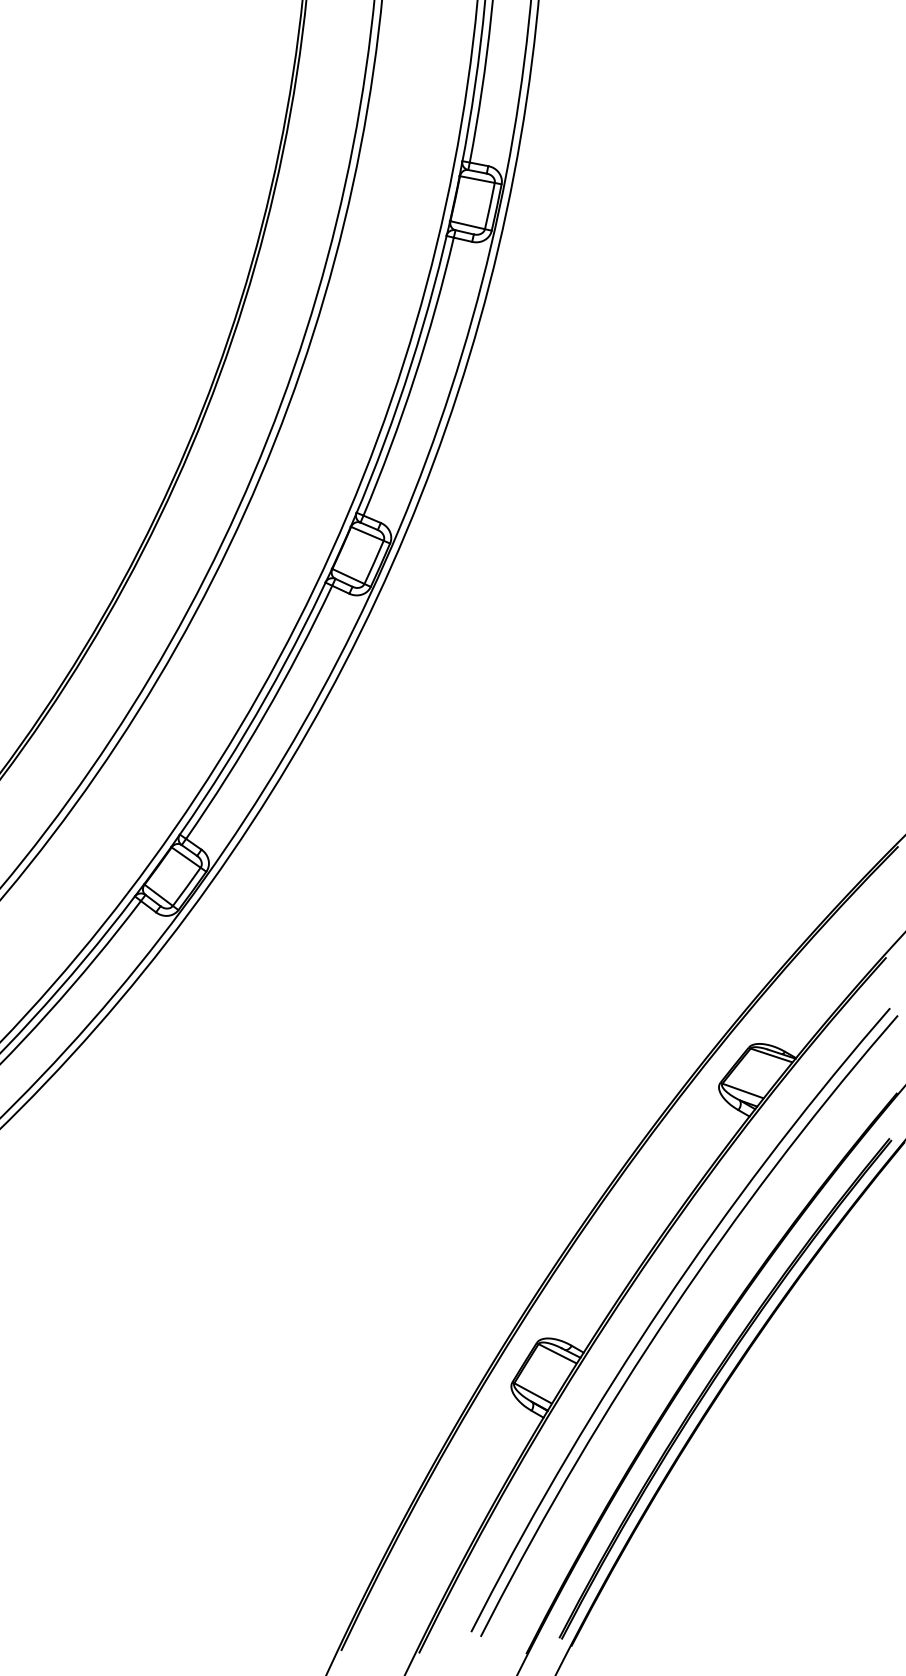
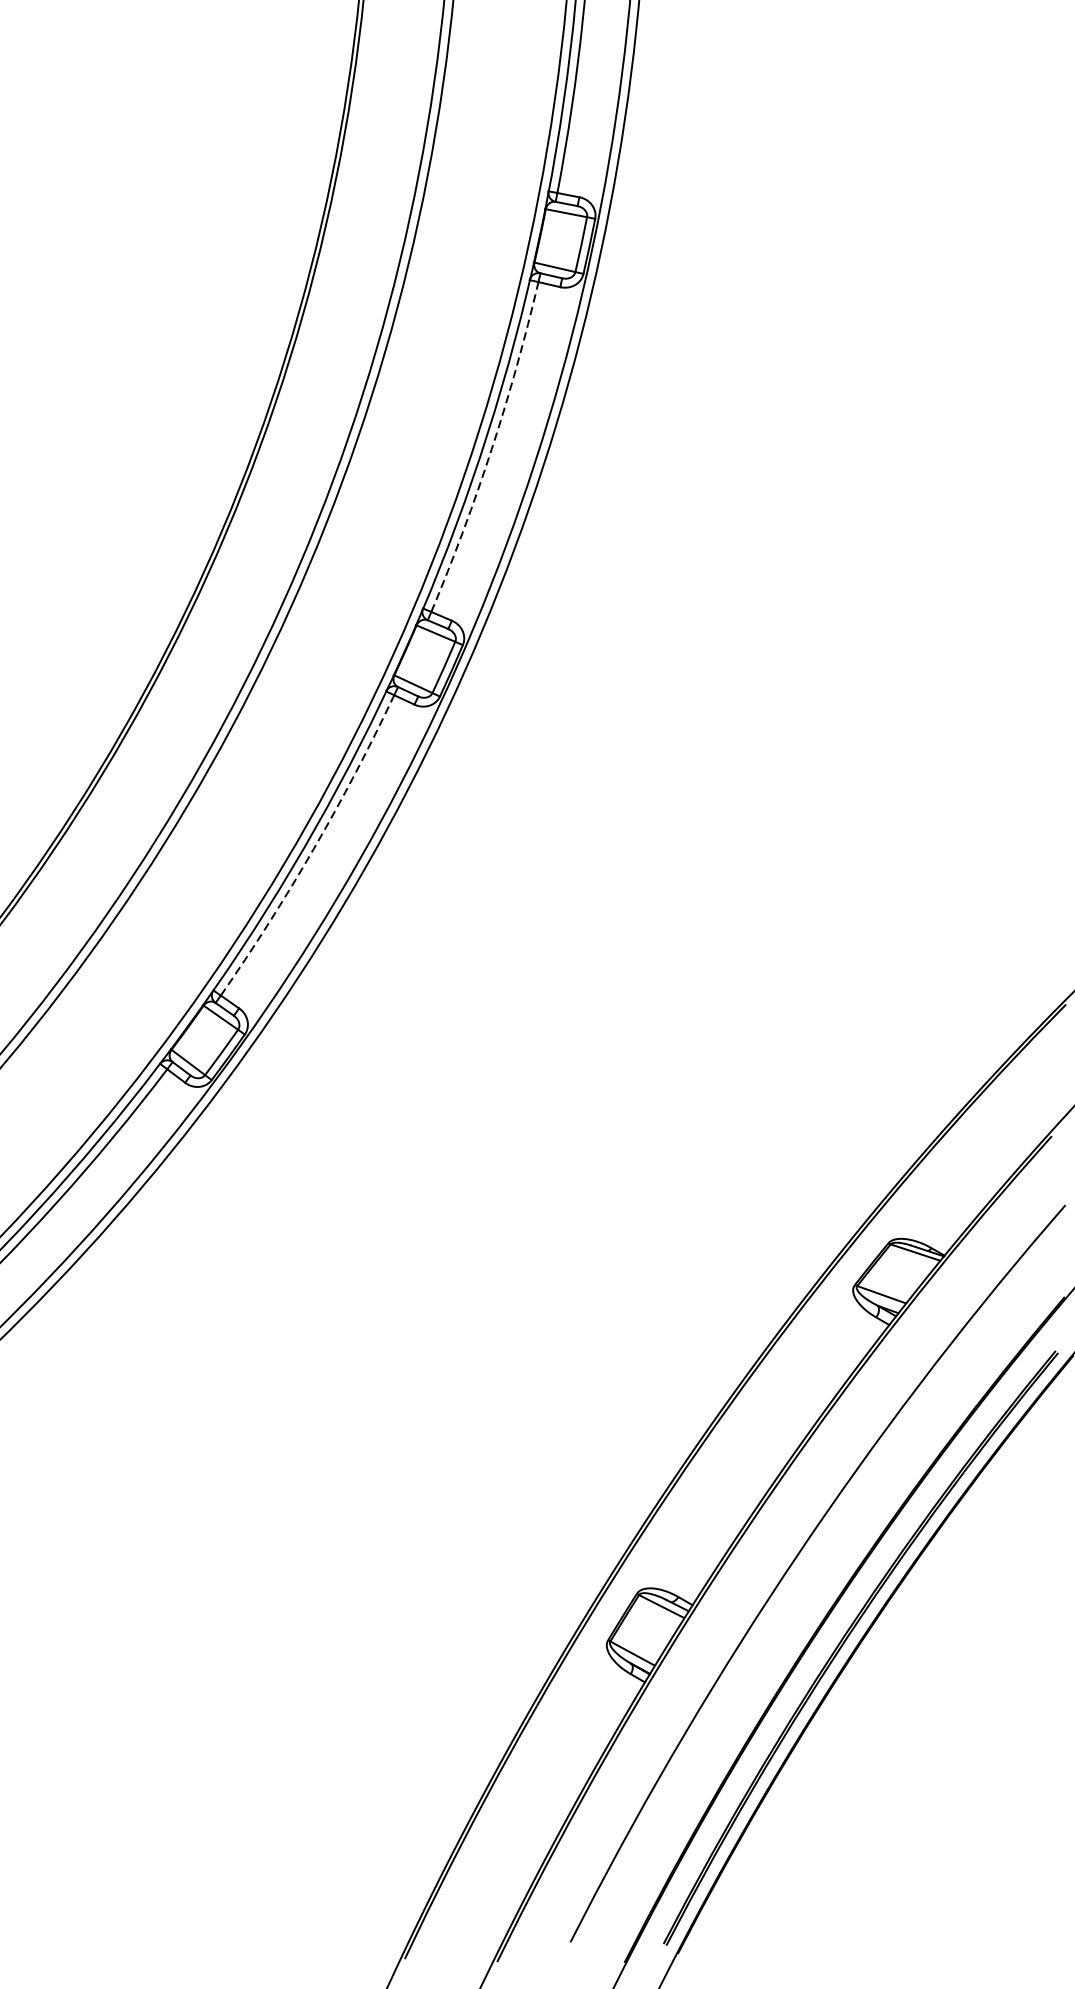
arc: (414, 378) -> (491, 449), solid -> dashed
arc: (264, 715) -> (313, 849), solid -> dashed
curve: (663, 1306) -> (787, 1550), removed

